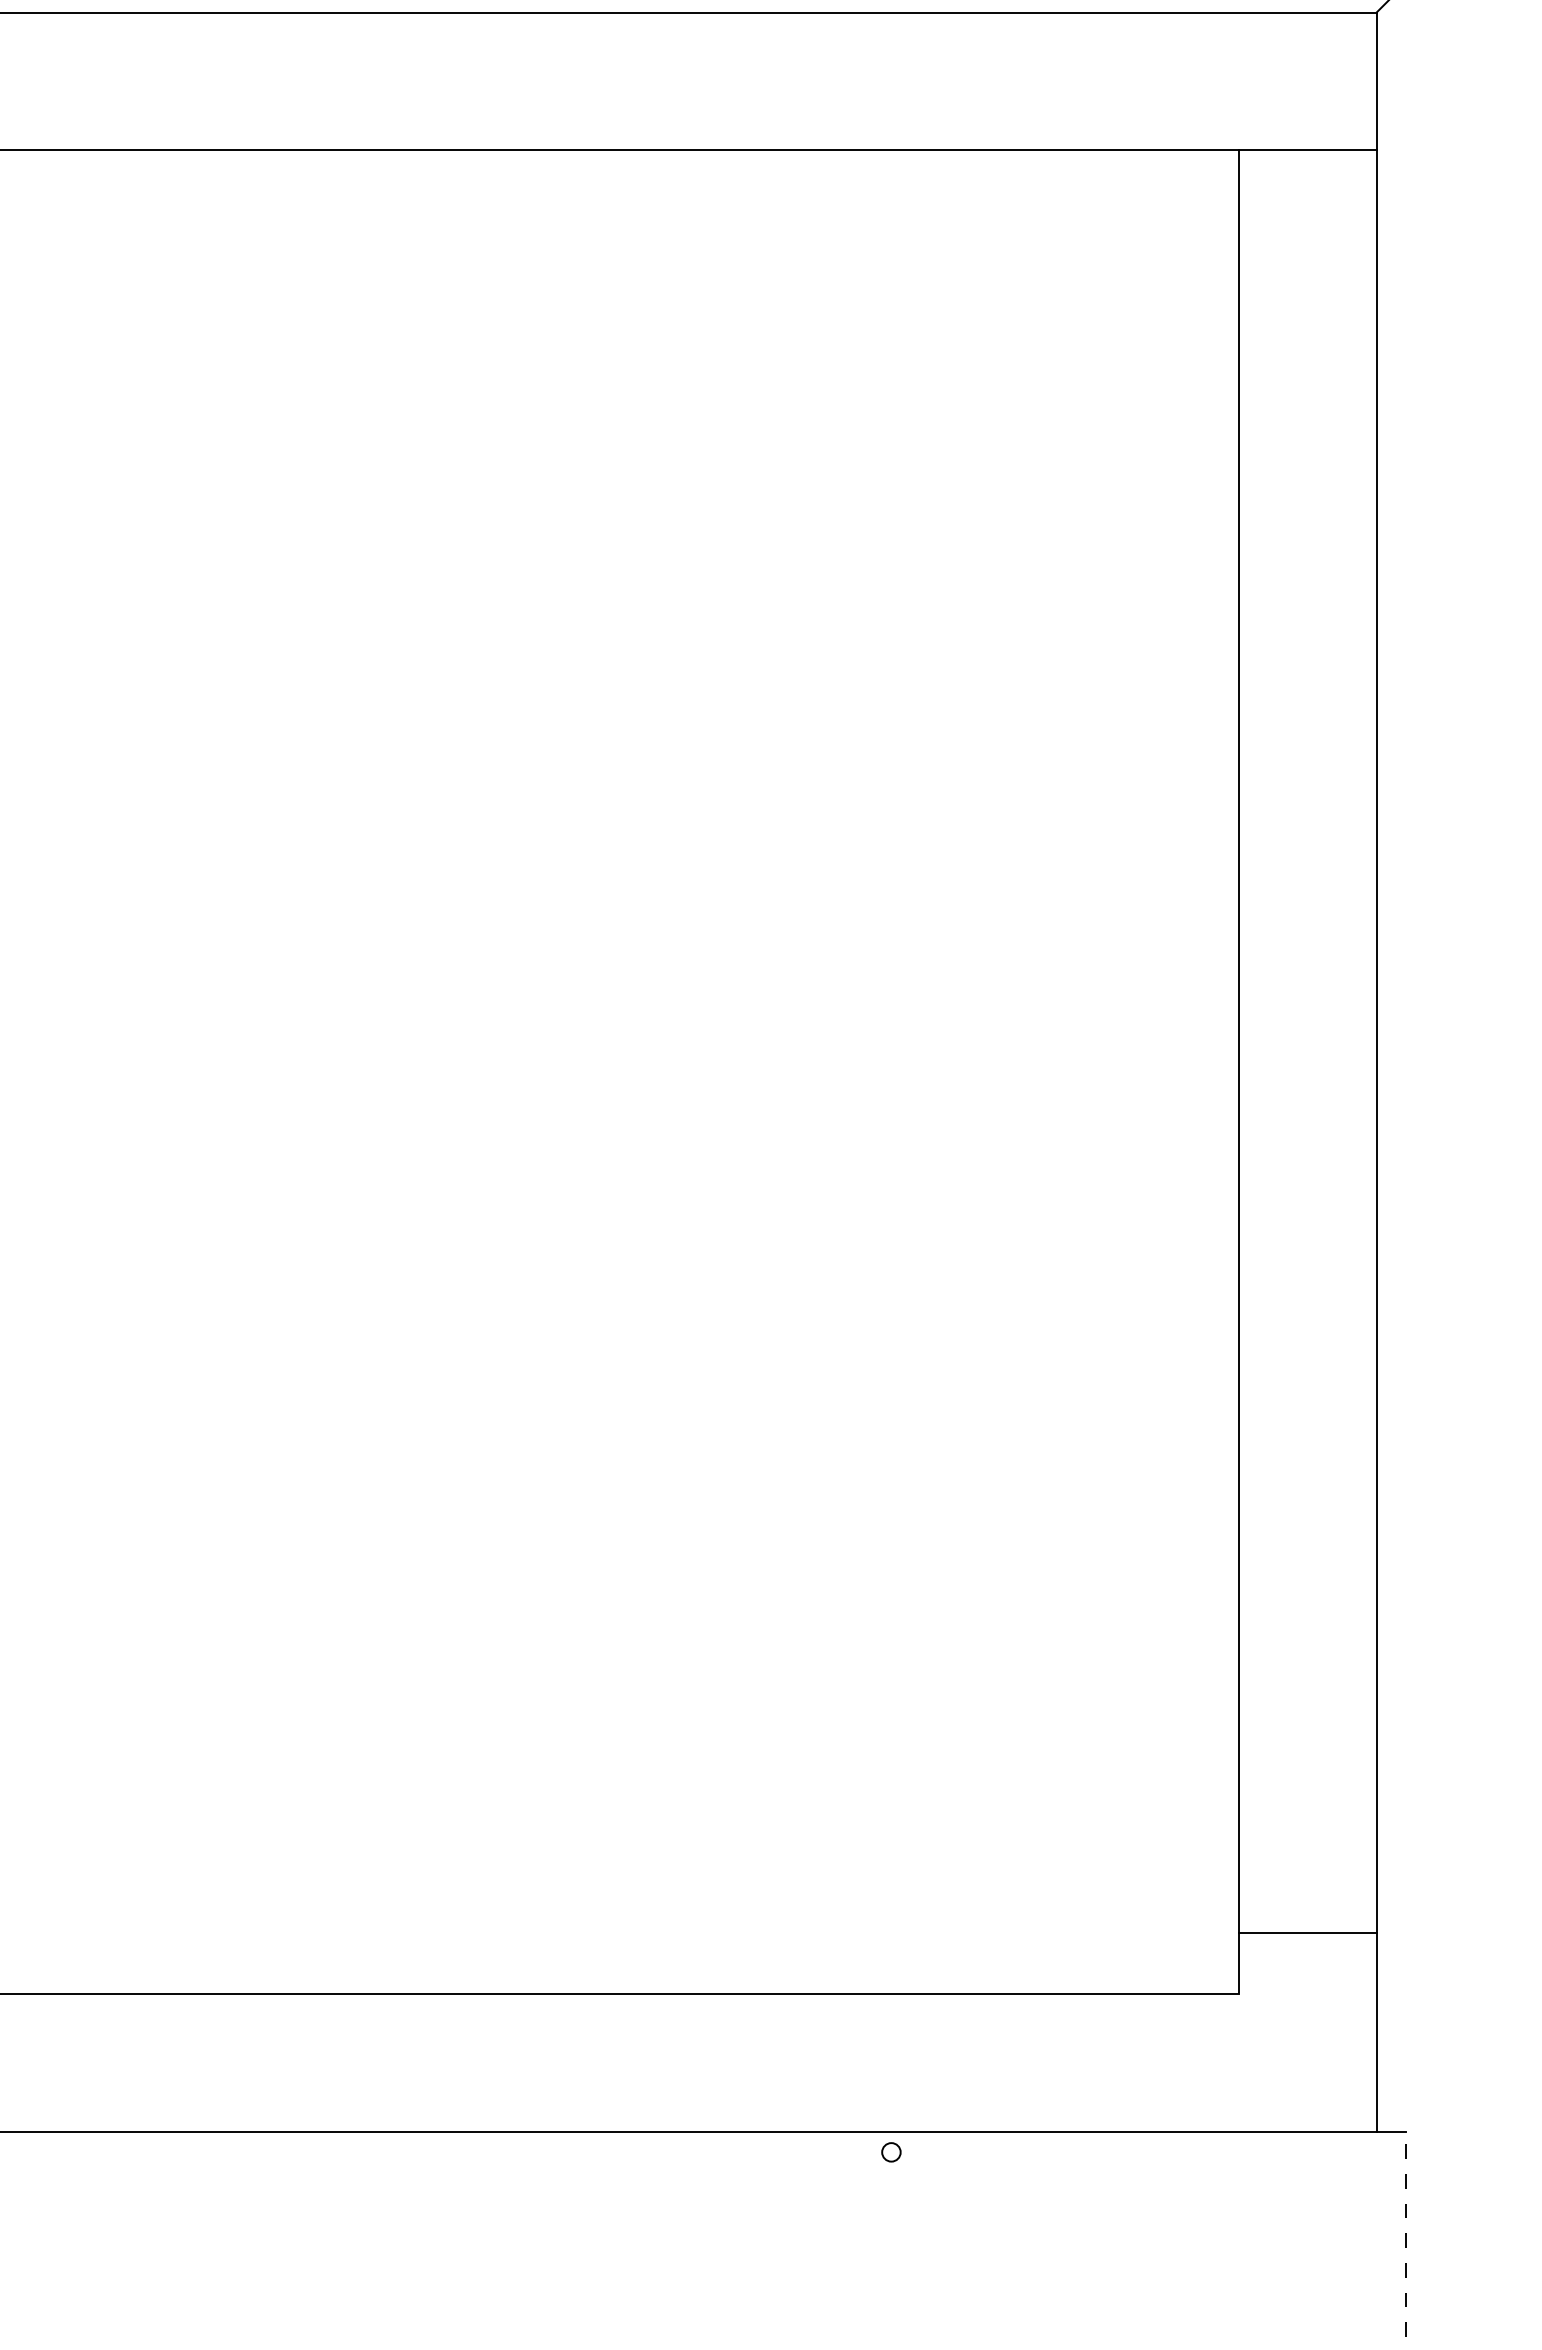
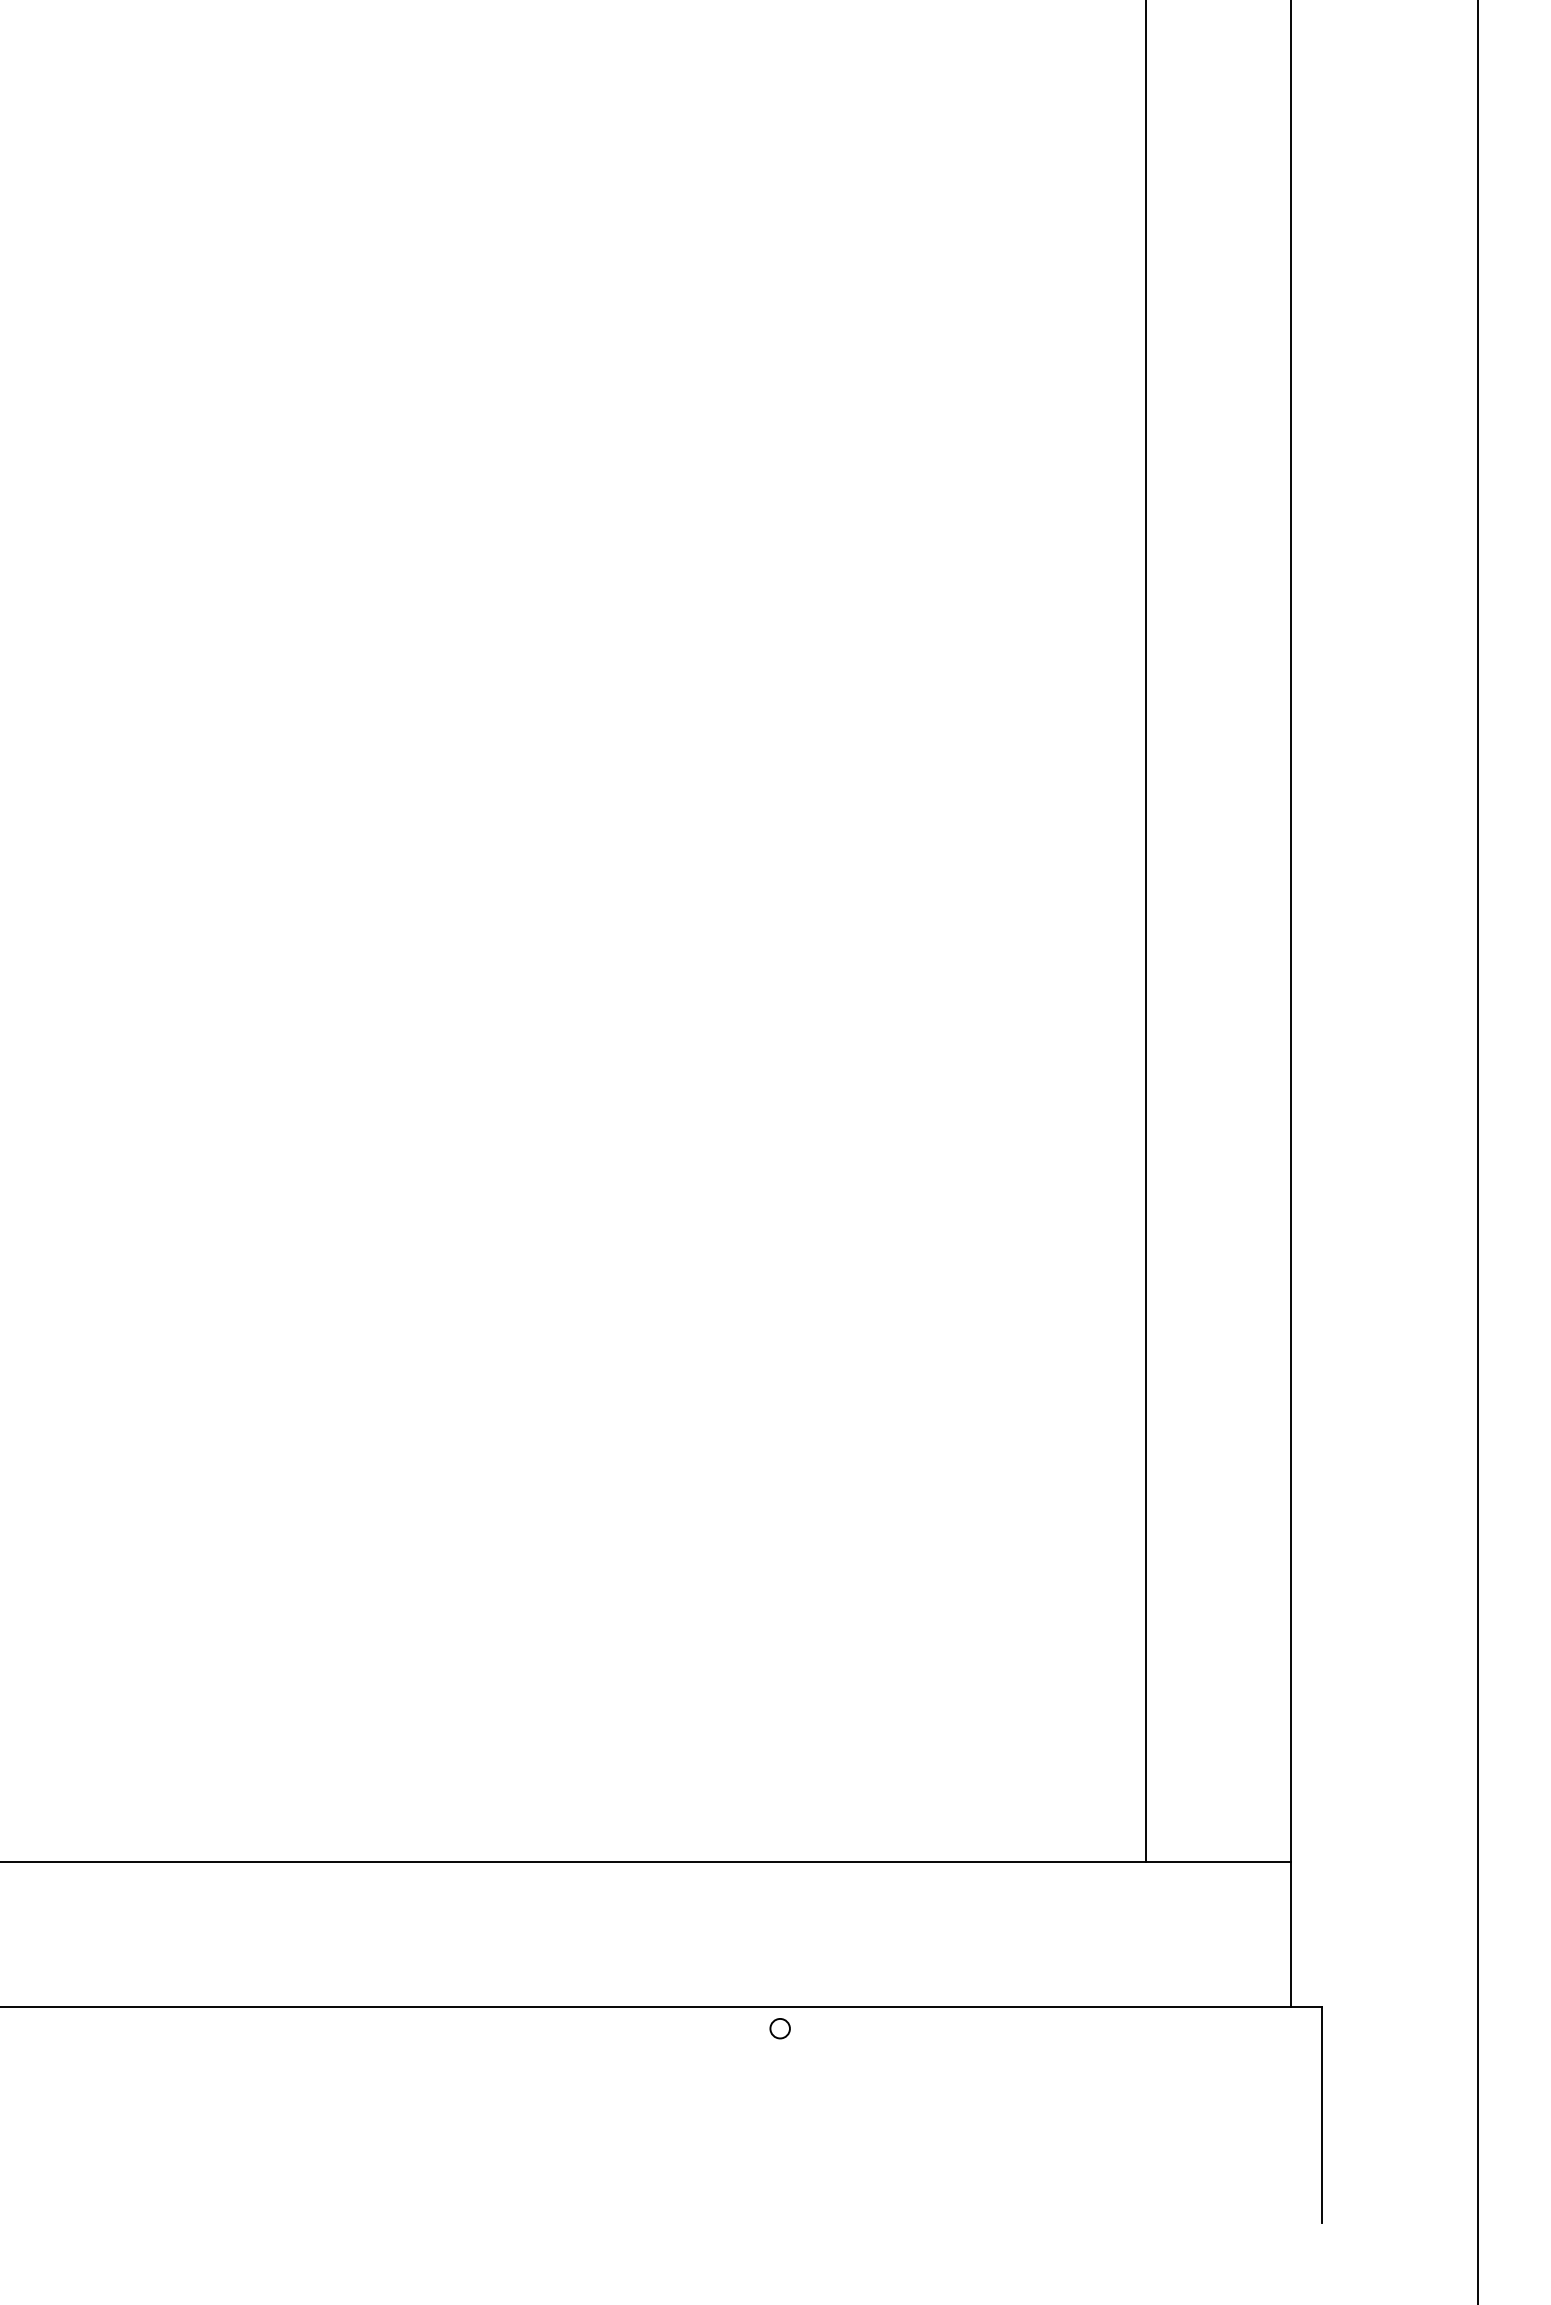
line: (1307, 1933) -> (1218, 1862), moved
line: (1405, 2234) -> (1321, 2115), dashed -> solid

